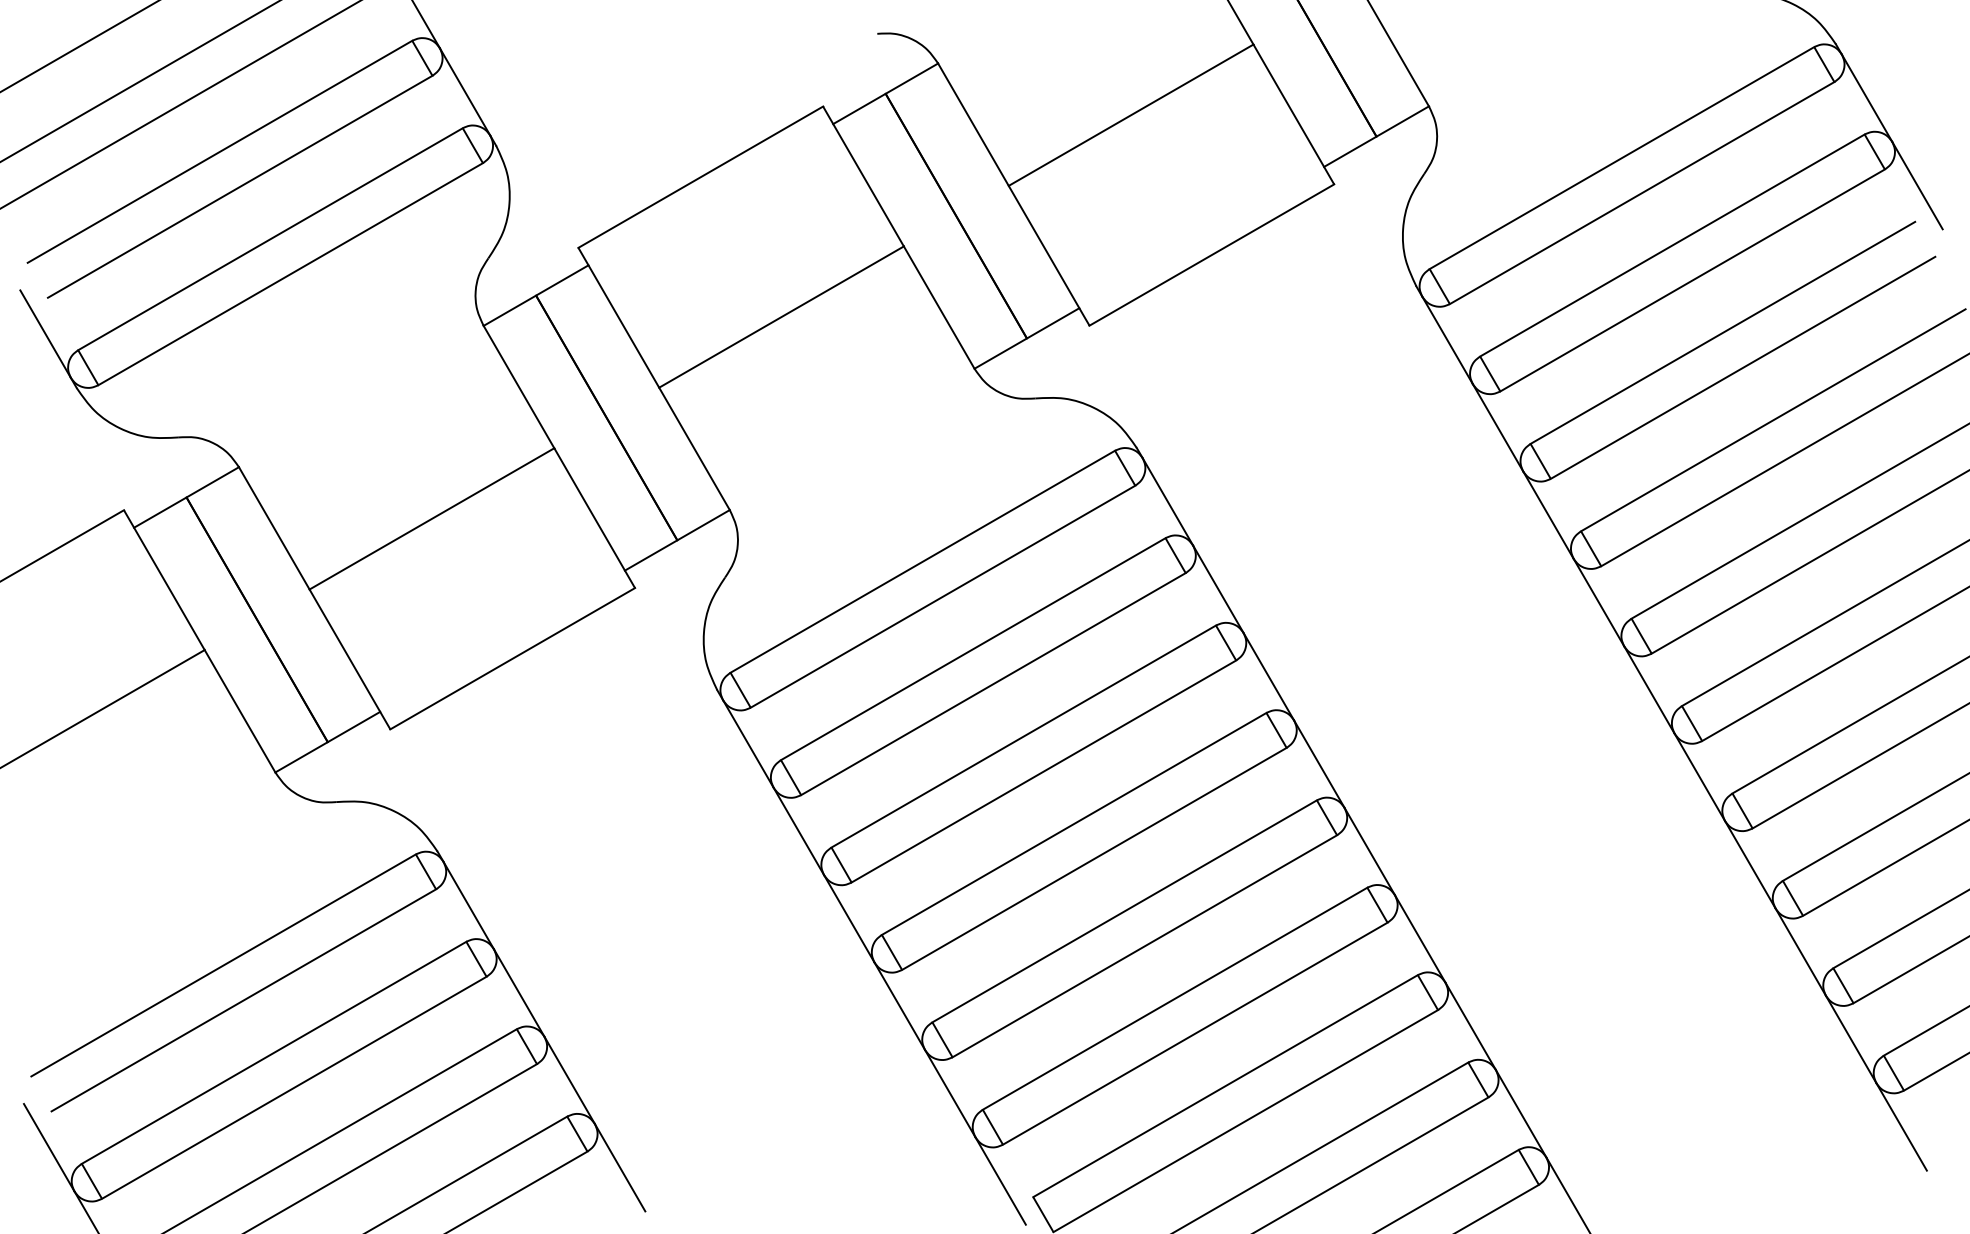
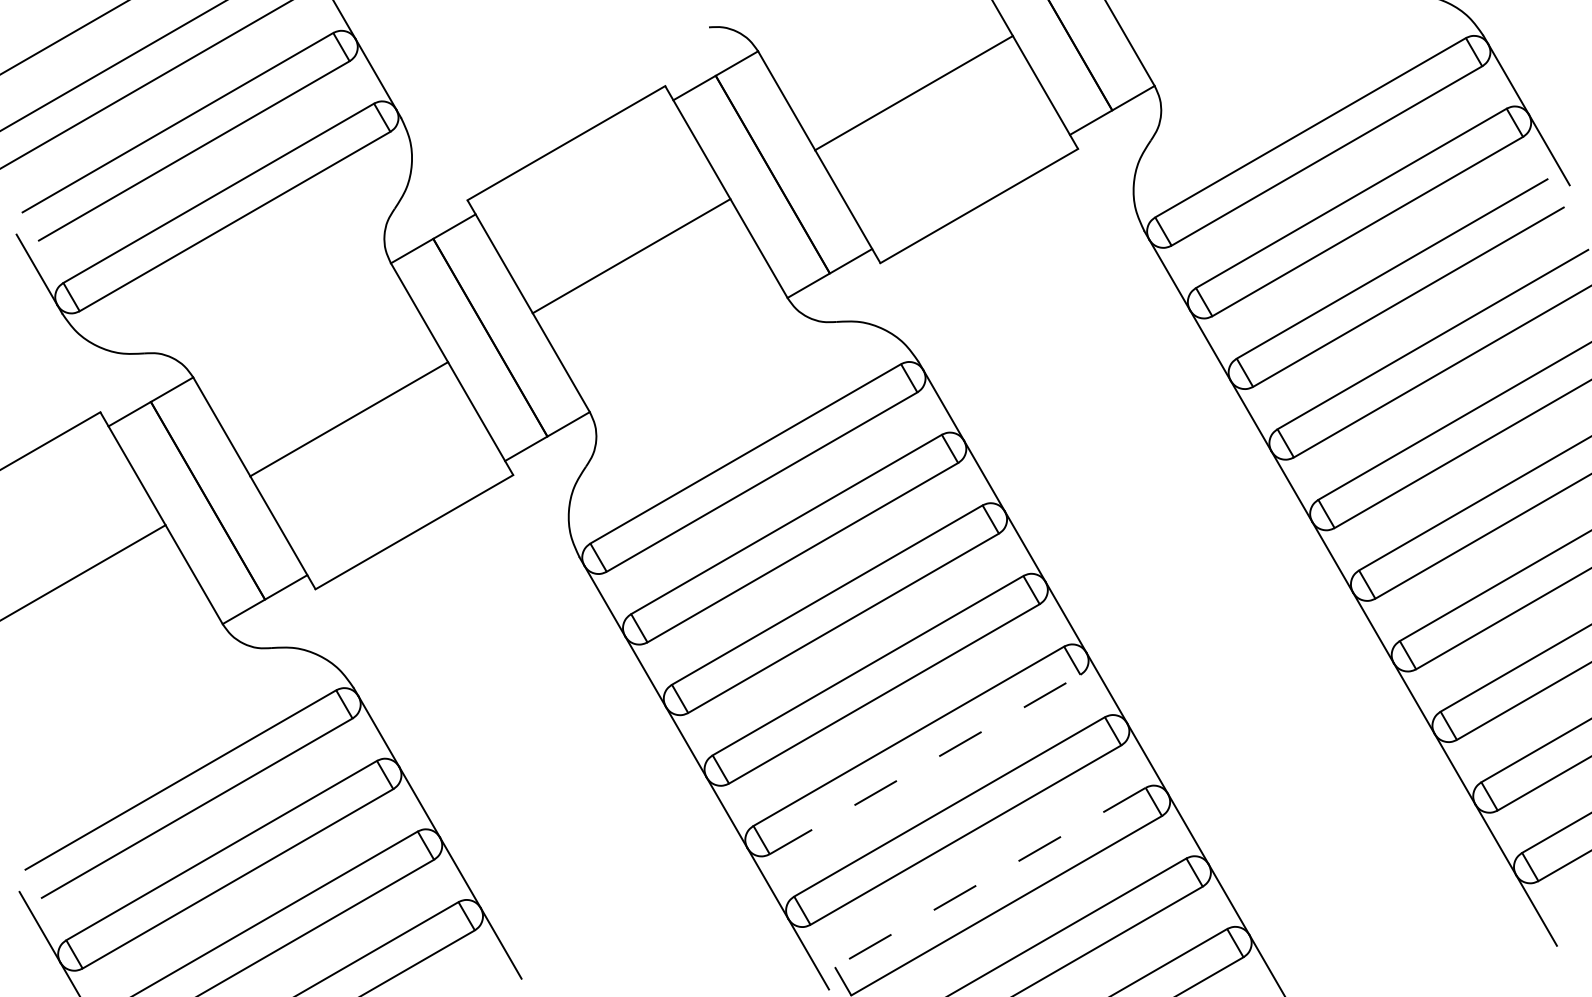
line: (1145, 946) -> (925, 764), solid -> dashed
line: (1225, 1086) -> (990, 877), solid -> dashed

